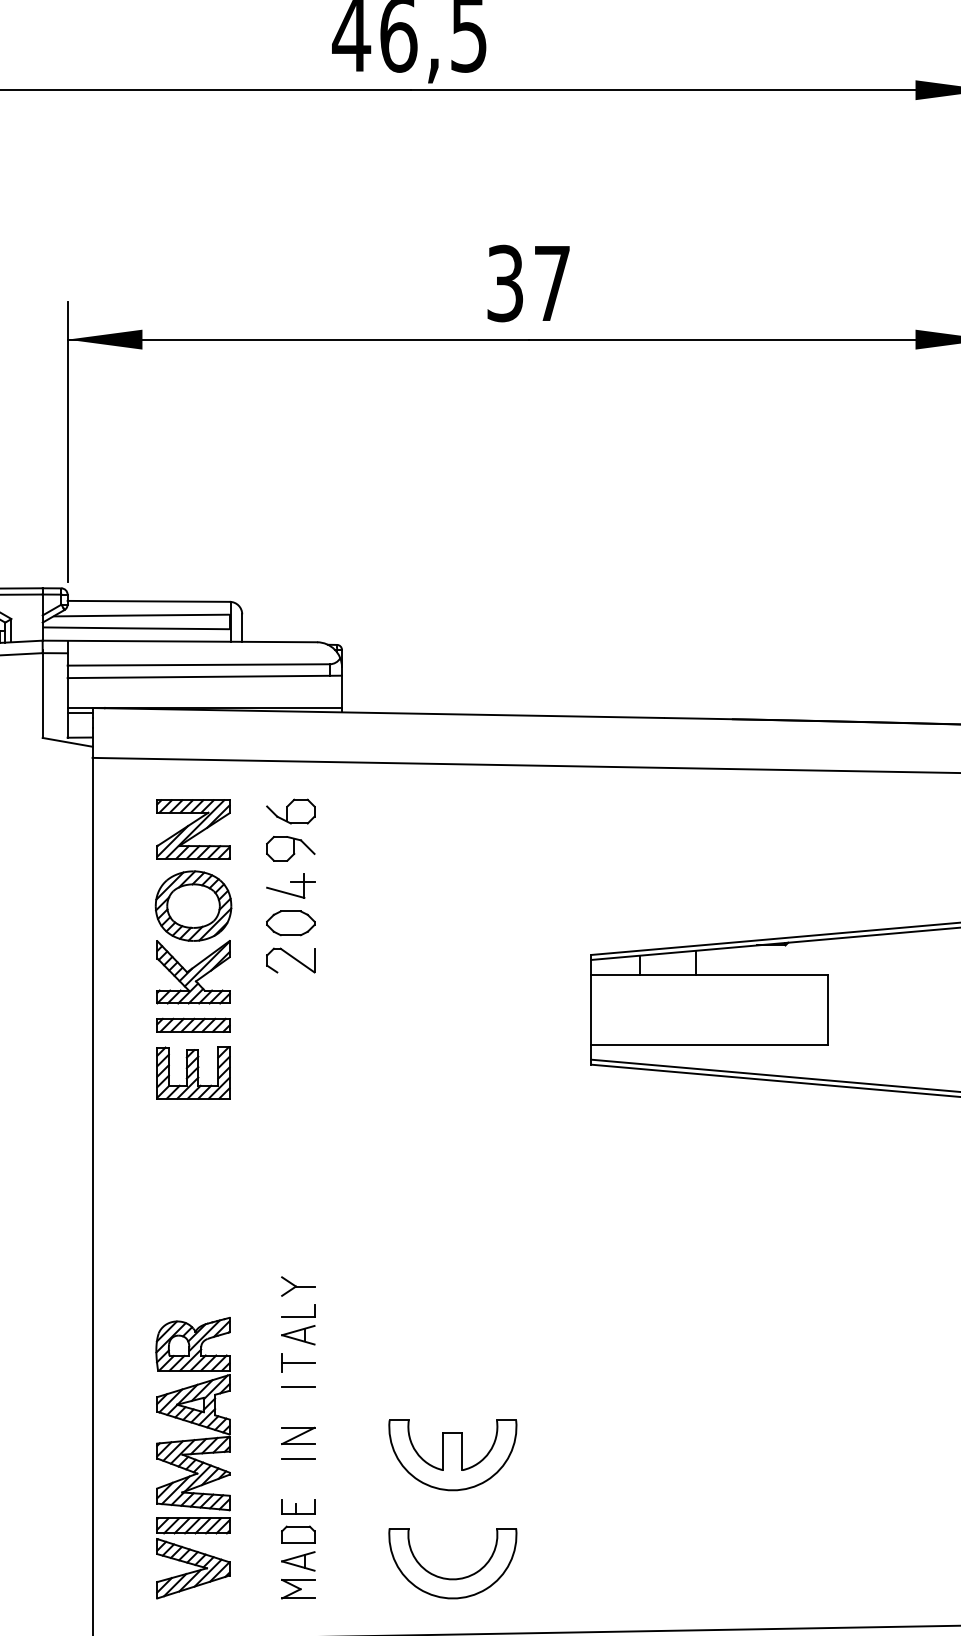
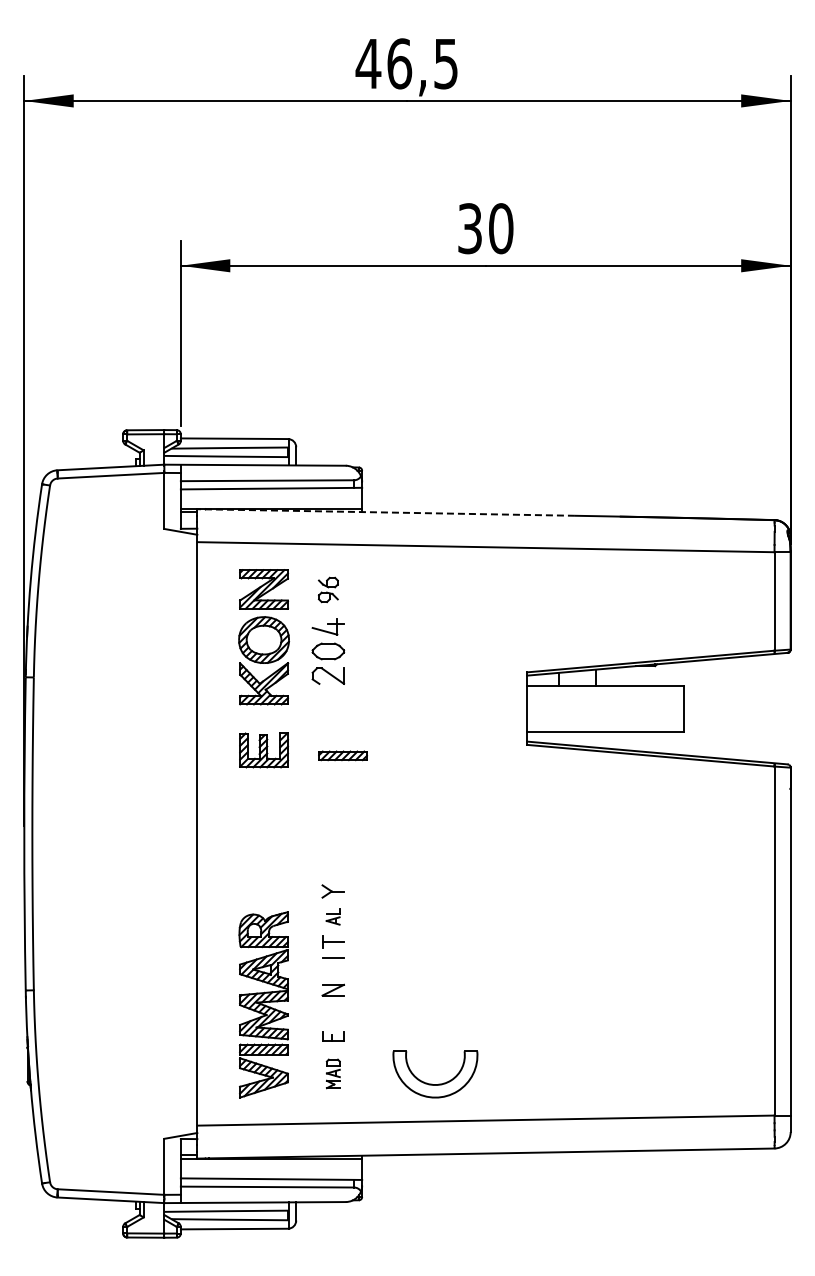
text: (552, 283) -> (501, 228), 37 -> 30
line: (378, 713) -> (386, 512), solid -> dashed
part: (291, 829) -> (328, 589), size x0.6
part: (192, 1024) -> (342, 755), moved
part: (297, 1324) -> (332, 916), size x0.6
part: (452, 1454) -> (435, 1002), removed
line: (298, 1457) -> (333, 1004), removed
part: (298, 1561) -> (333, 1073), size x0.6

